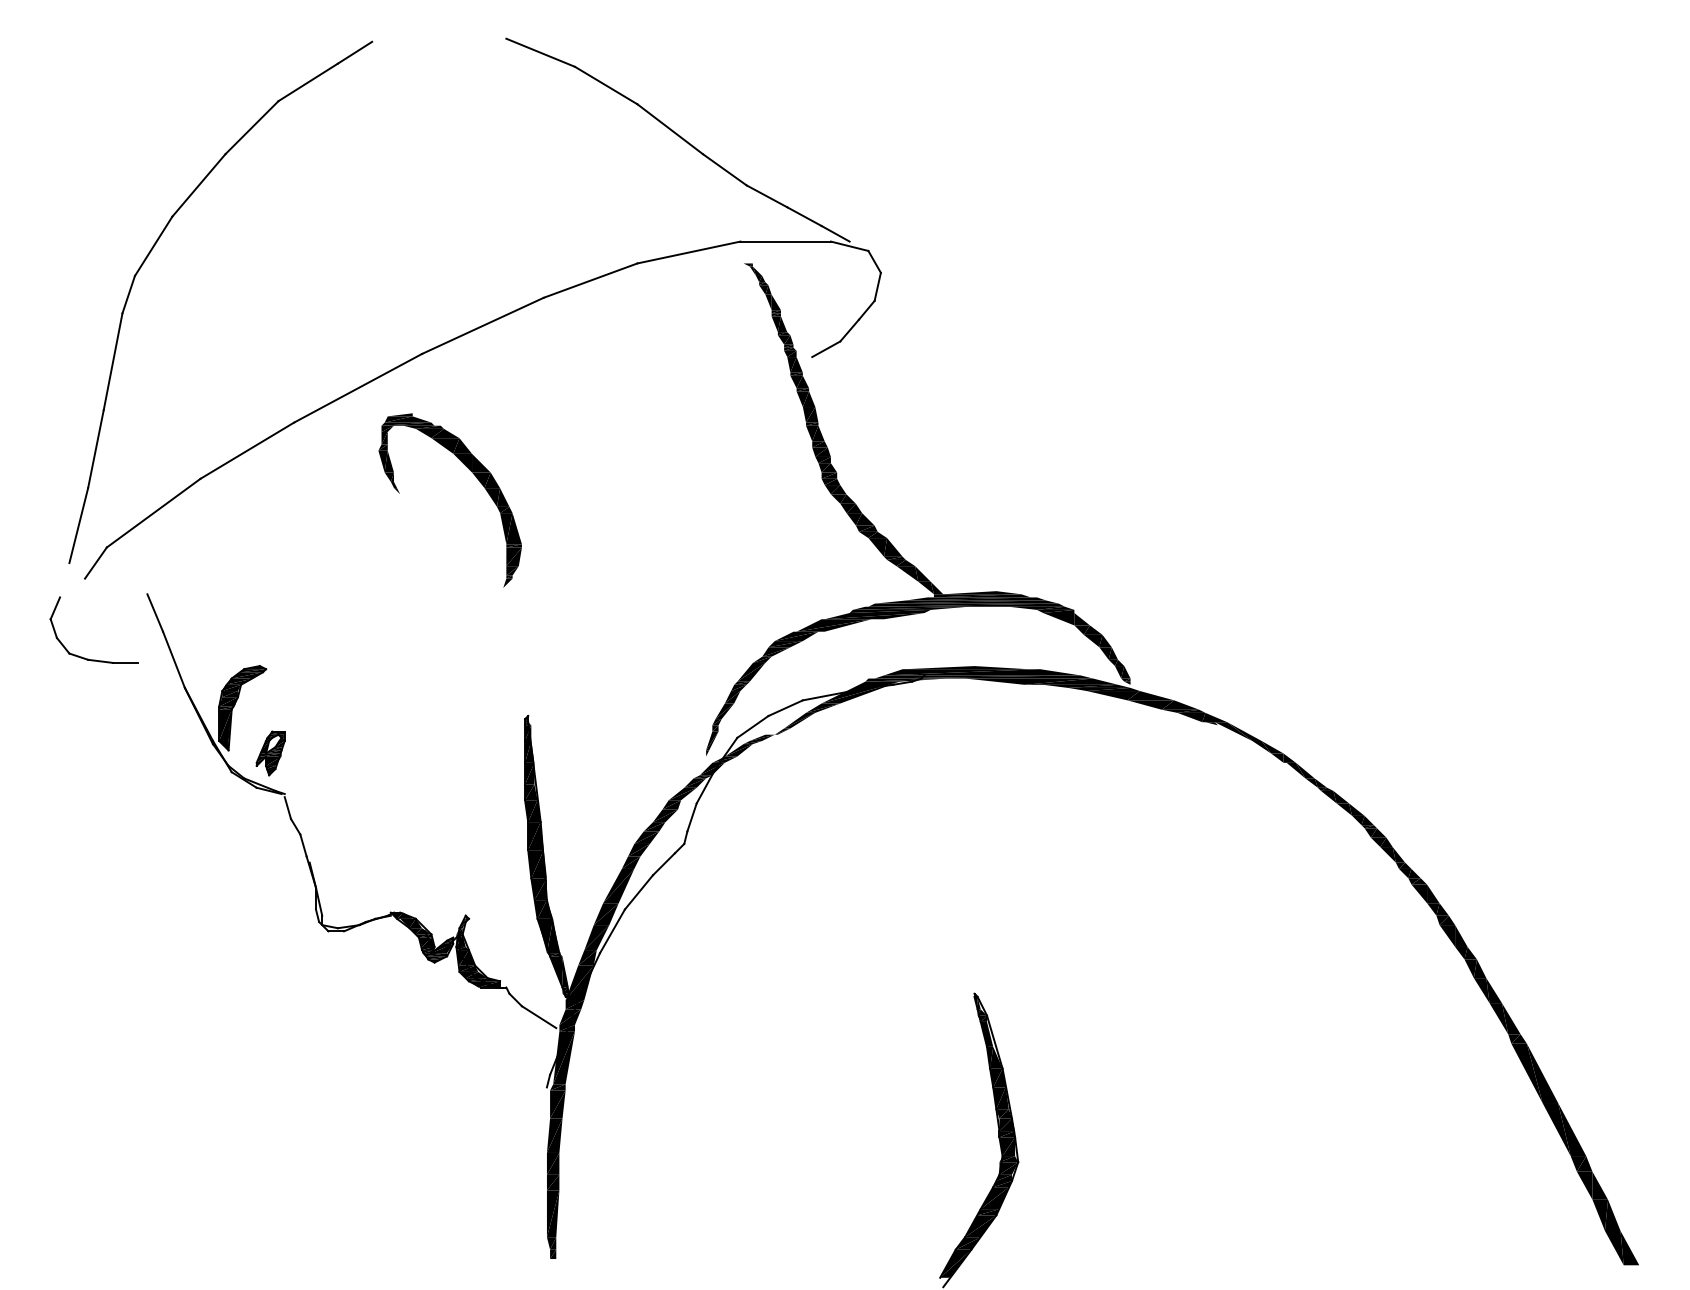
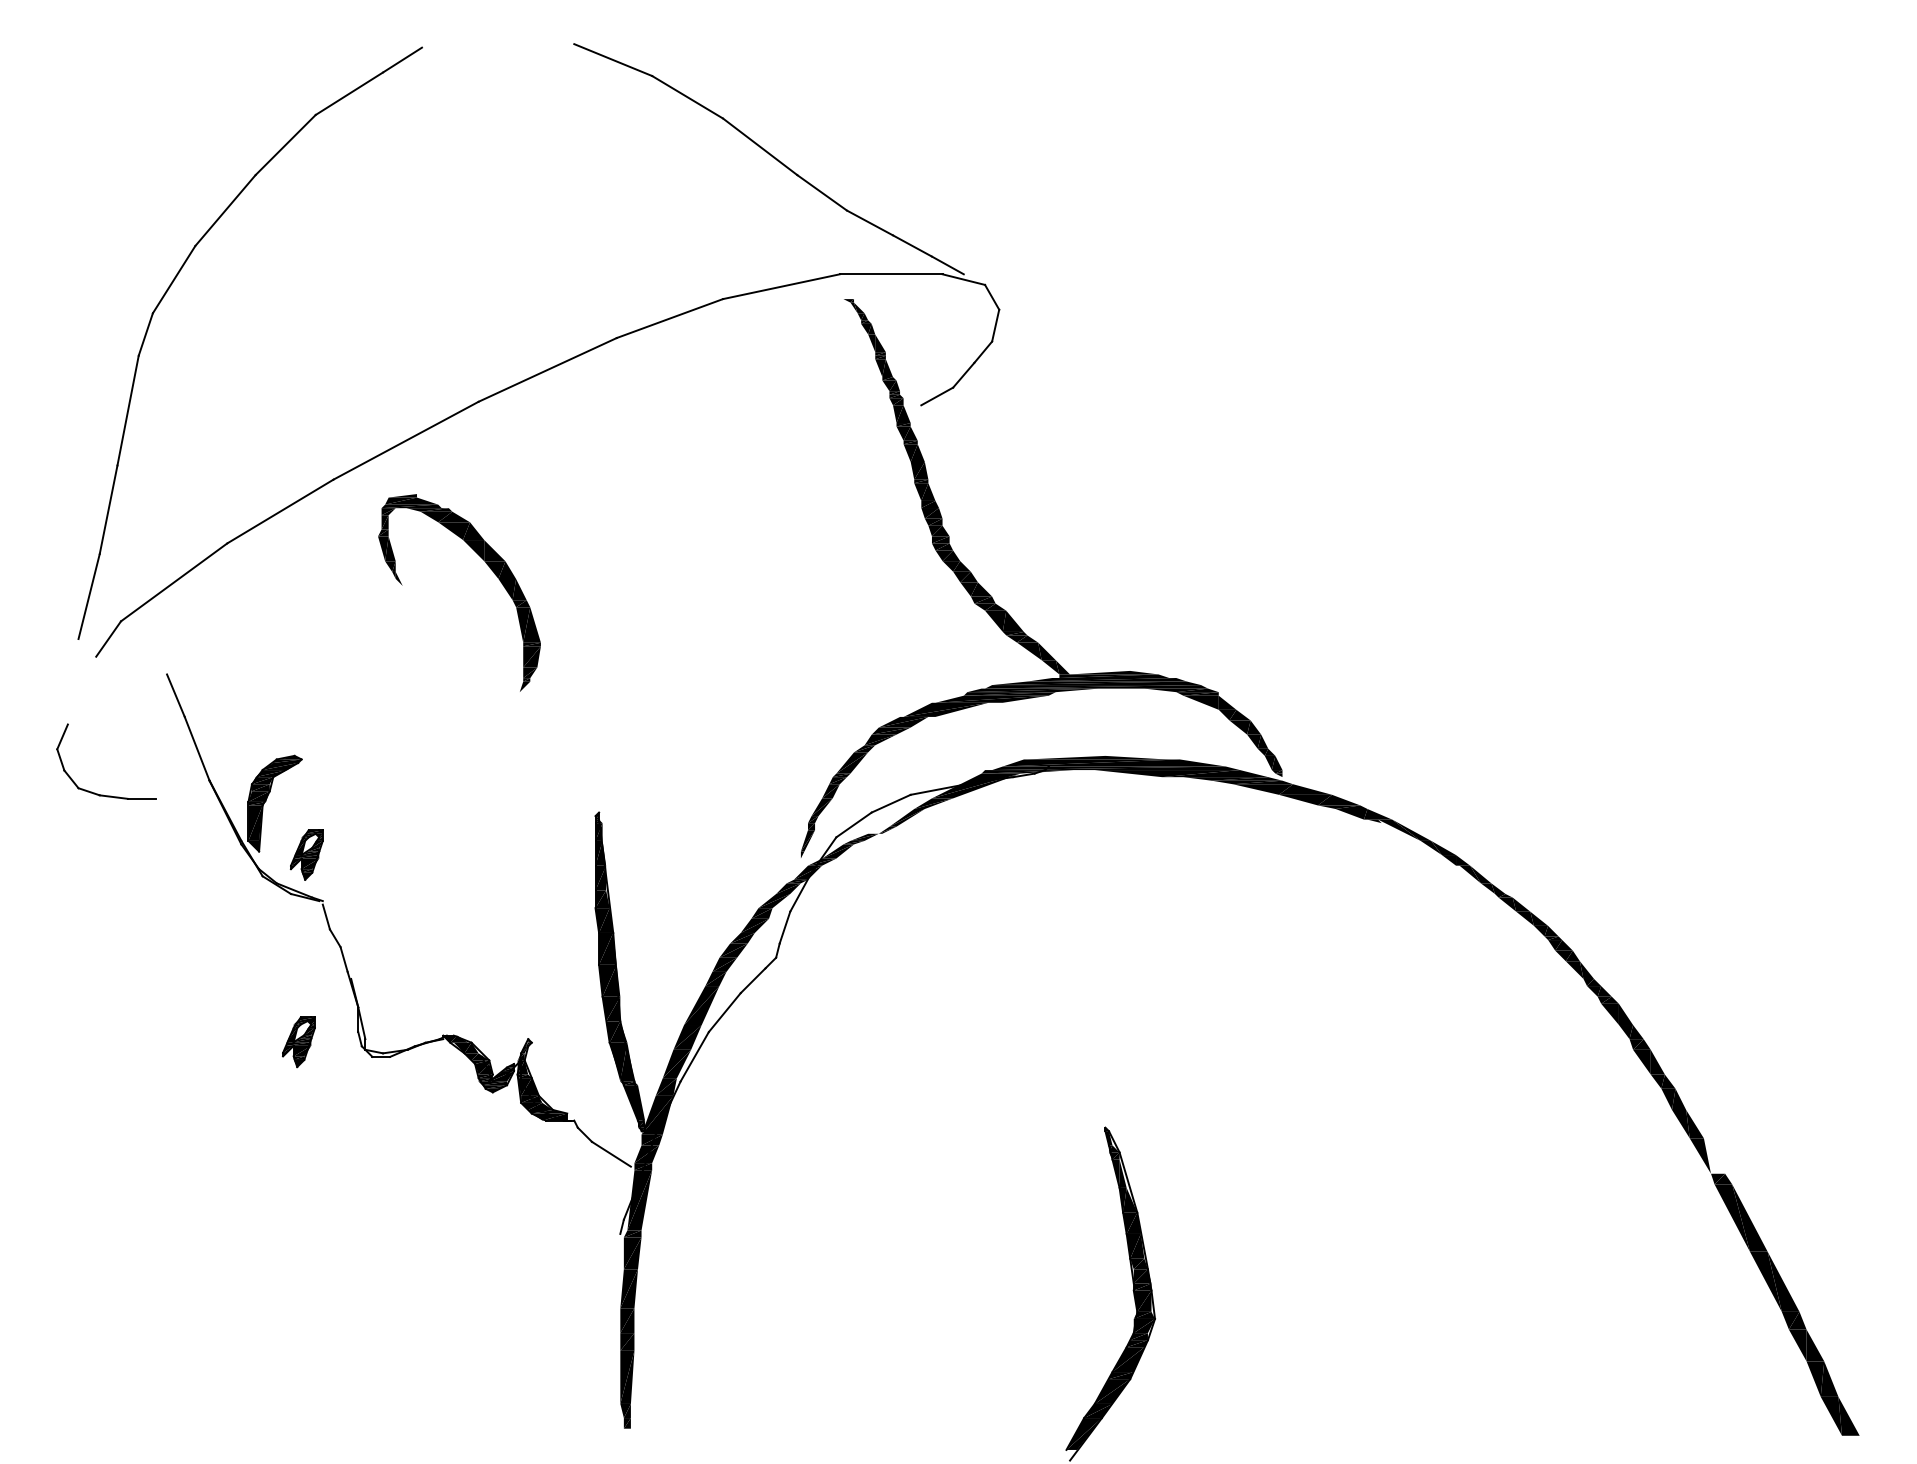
part: (476, 478) -> (489, 568), moved
part: (84, 657) -> (95, 792), moved
part: (263, 918) -> (298, 1042), added
fill: (1510, 1018) -> (1713, 1155), removed

